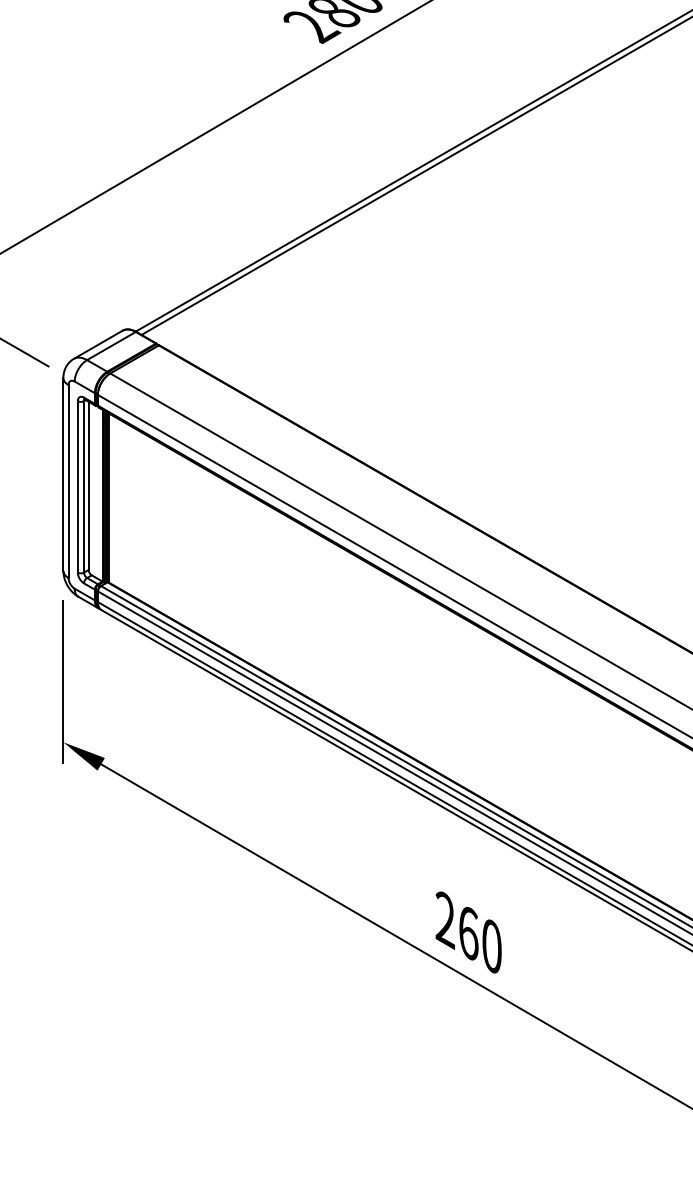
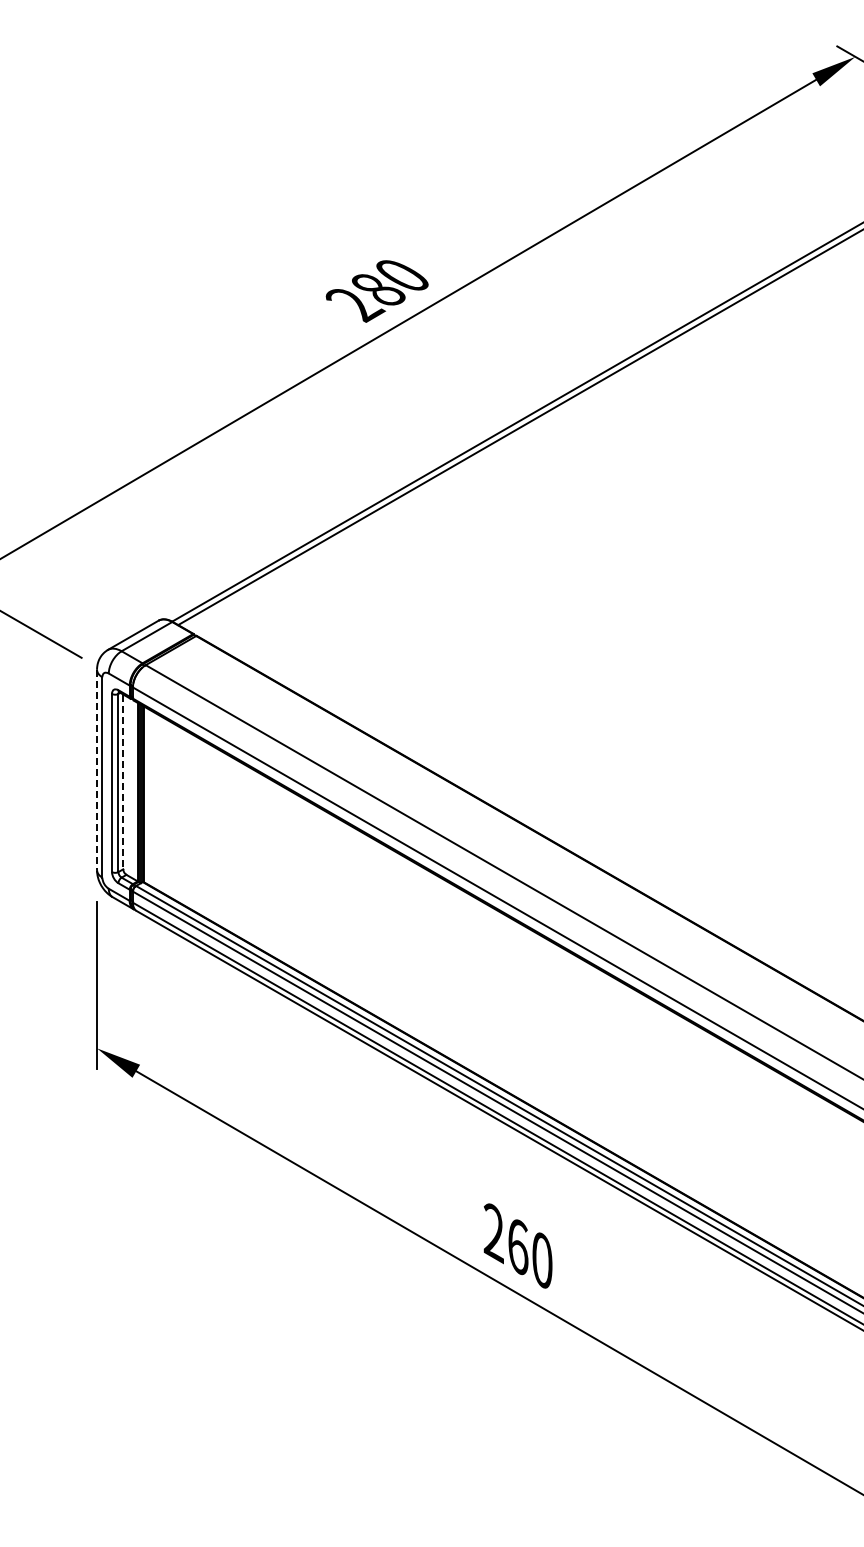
line: (63, 474) -> (97, 770), solid -> dashed
line: (88, 486) -> (123, 782), solid -> dashed

